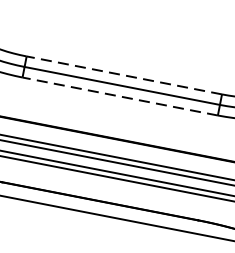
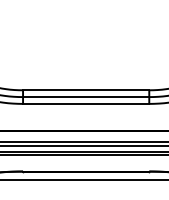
line: (123, 75) -> (85, 90), dashed -> solid
line: (119, 95) -> (85, 103), dashed -> solid

